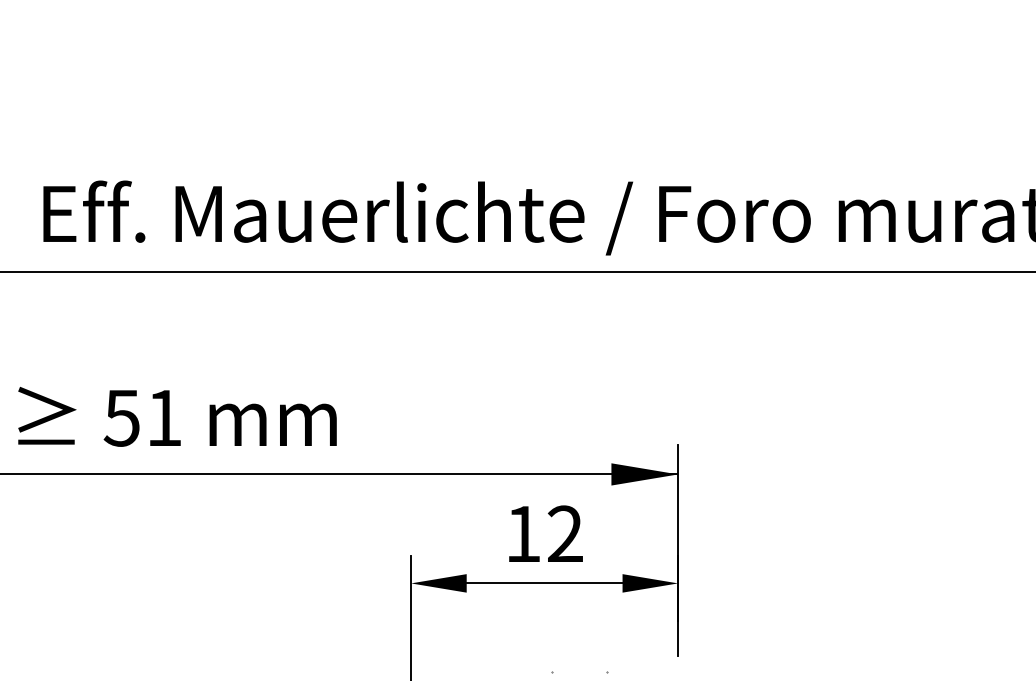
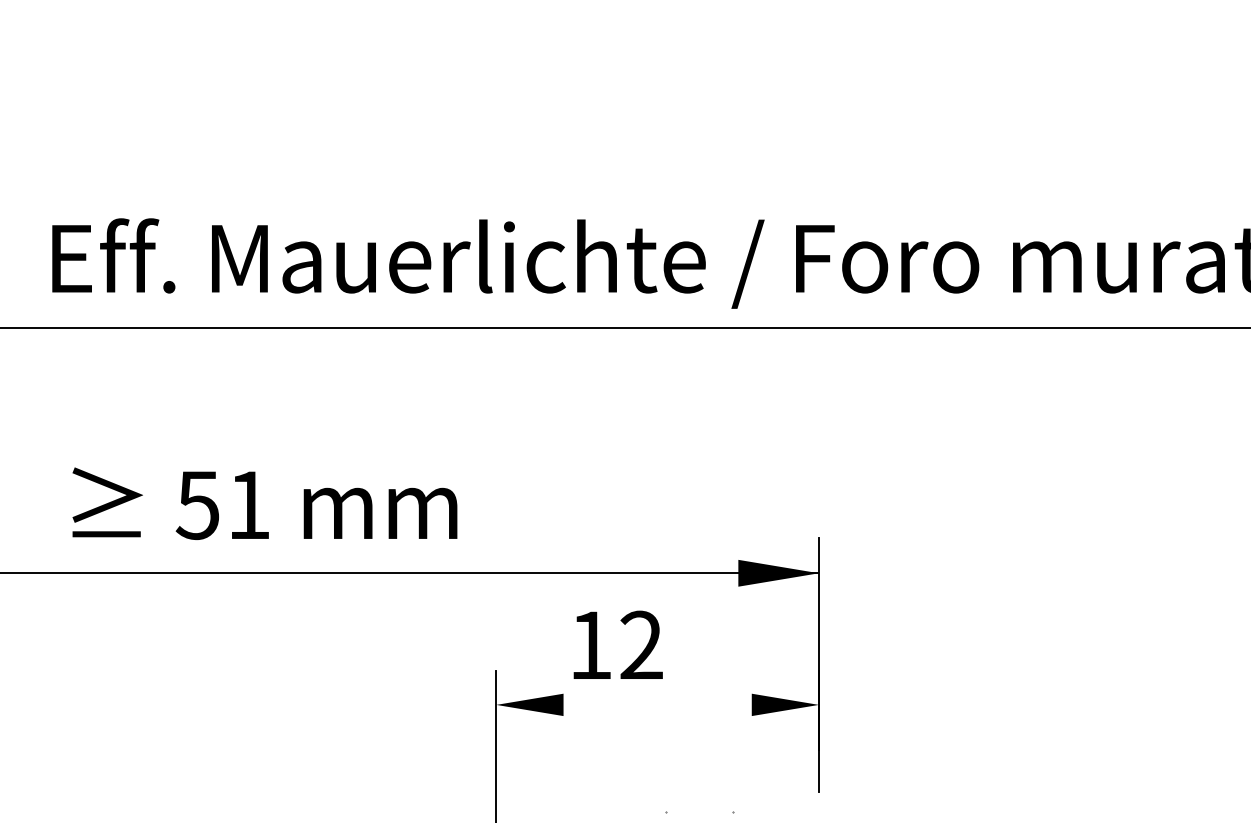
text: (177, 416) -> (264, 503), moved
text: (545, 533) -> (617, 644), moved
line: (544, 583) -> (657, 705), removed

